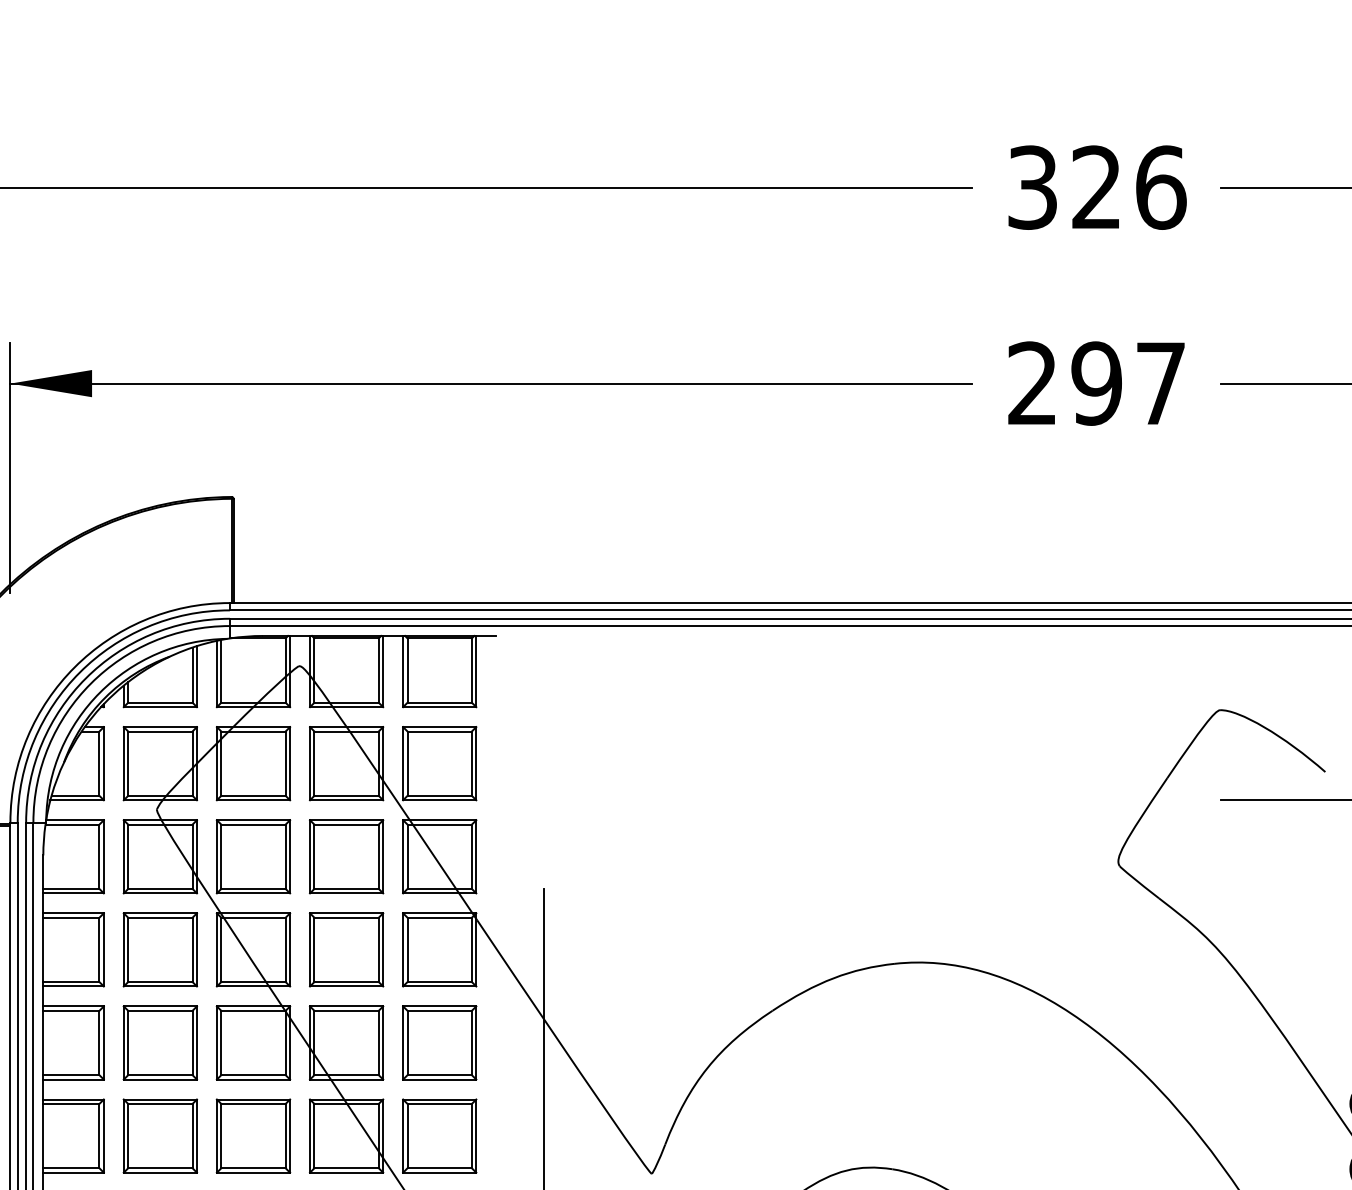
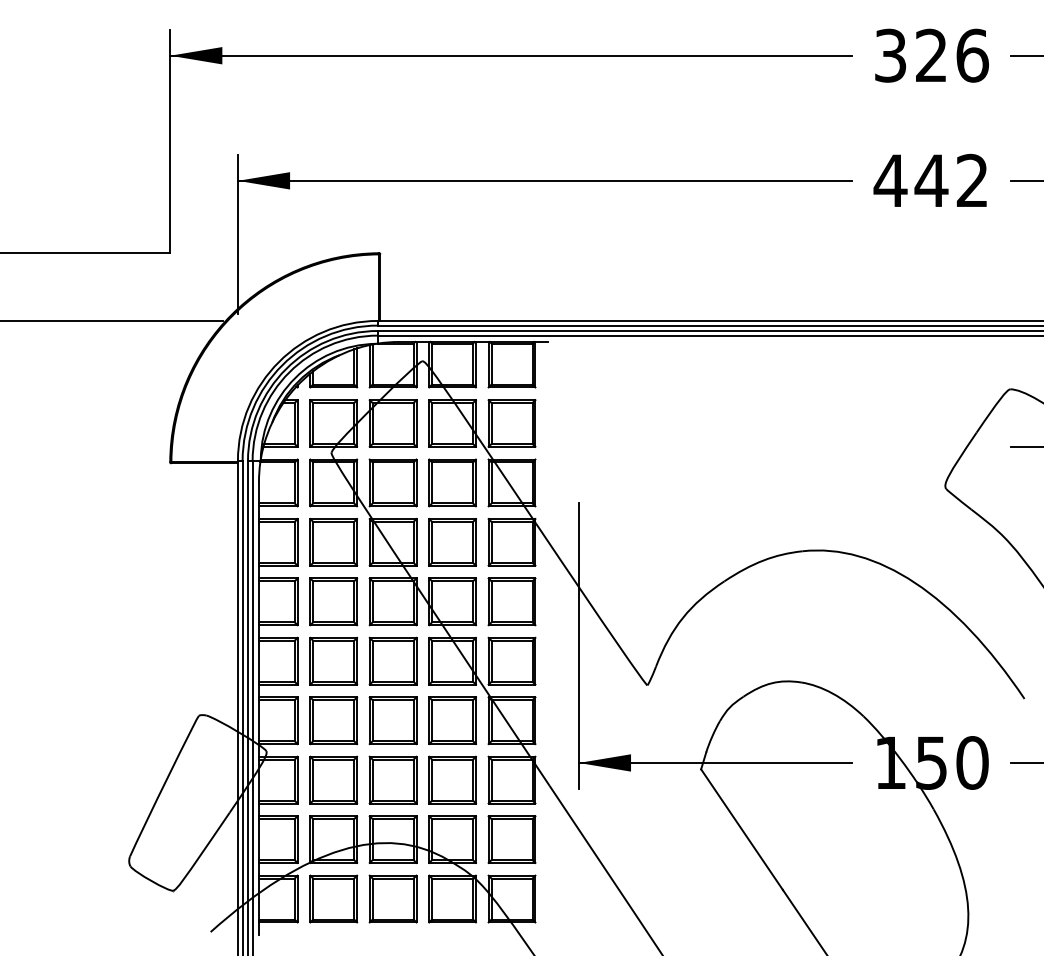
text: (1095, 383) -> (930, 180), 297 -> 442

